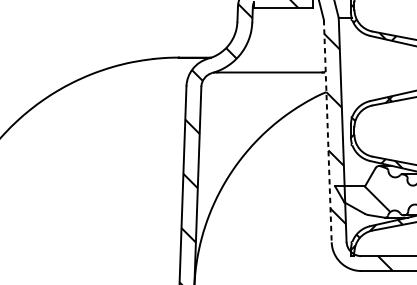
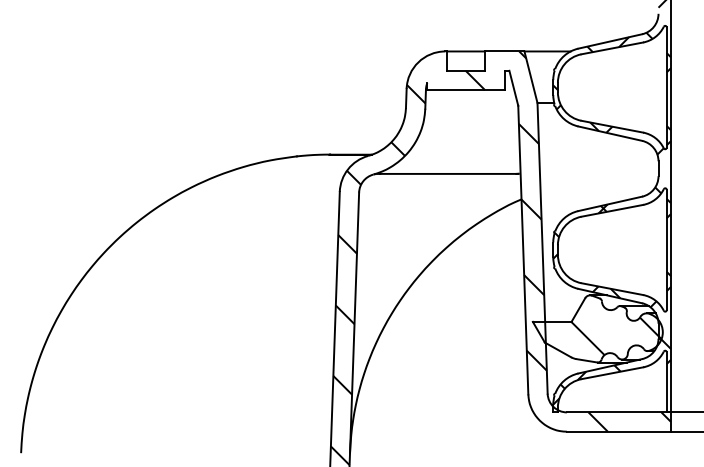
line: (327, 131) -> (523, 250), dashed -> solid

